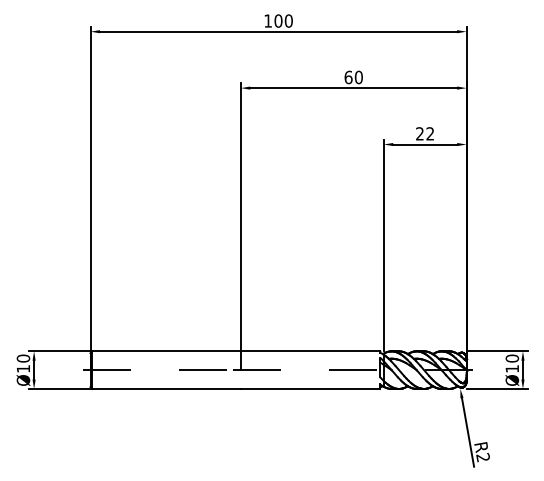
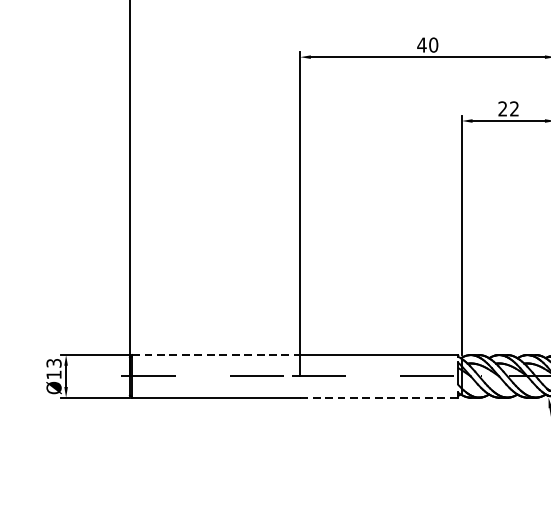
text: (348, 77) -> (421, 45), 60 -> 40
line: (167, 351) -> (217, 355), solid -> dashed
text: (23, 358) -> (54, 363), Ø10 -> Ø13
line: (310, 388) -> (378, 397), solid -> dashed

